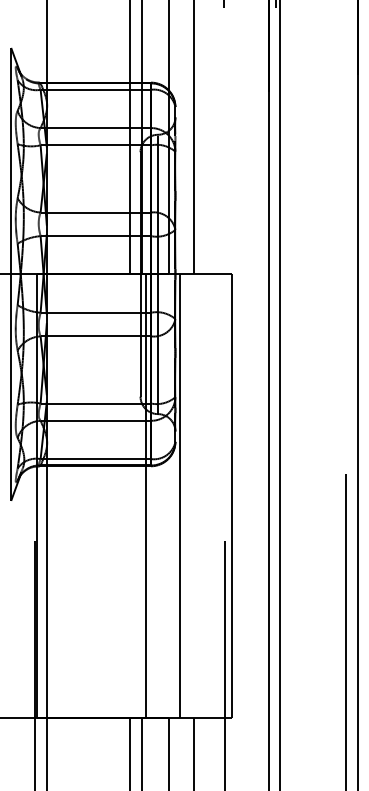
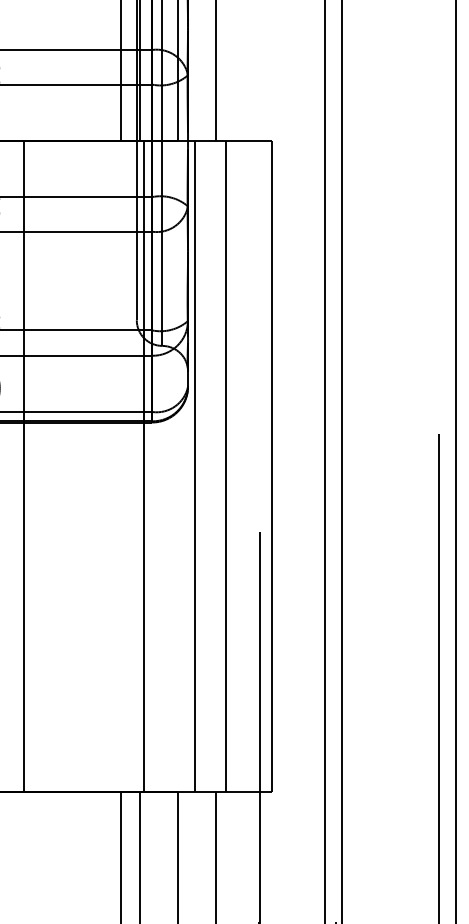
line: (63, 495) -> (23, 465), added
line: (201, 495) -> (226, 465), added

